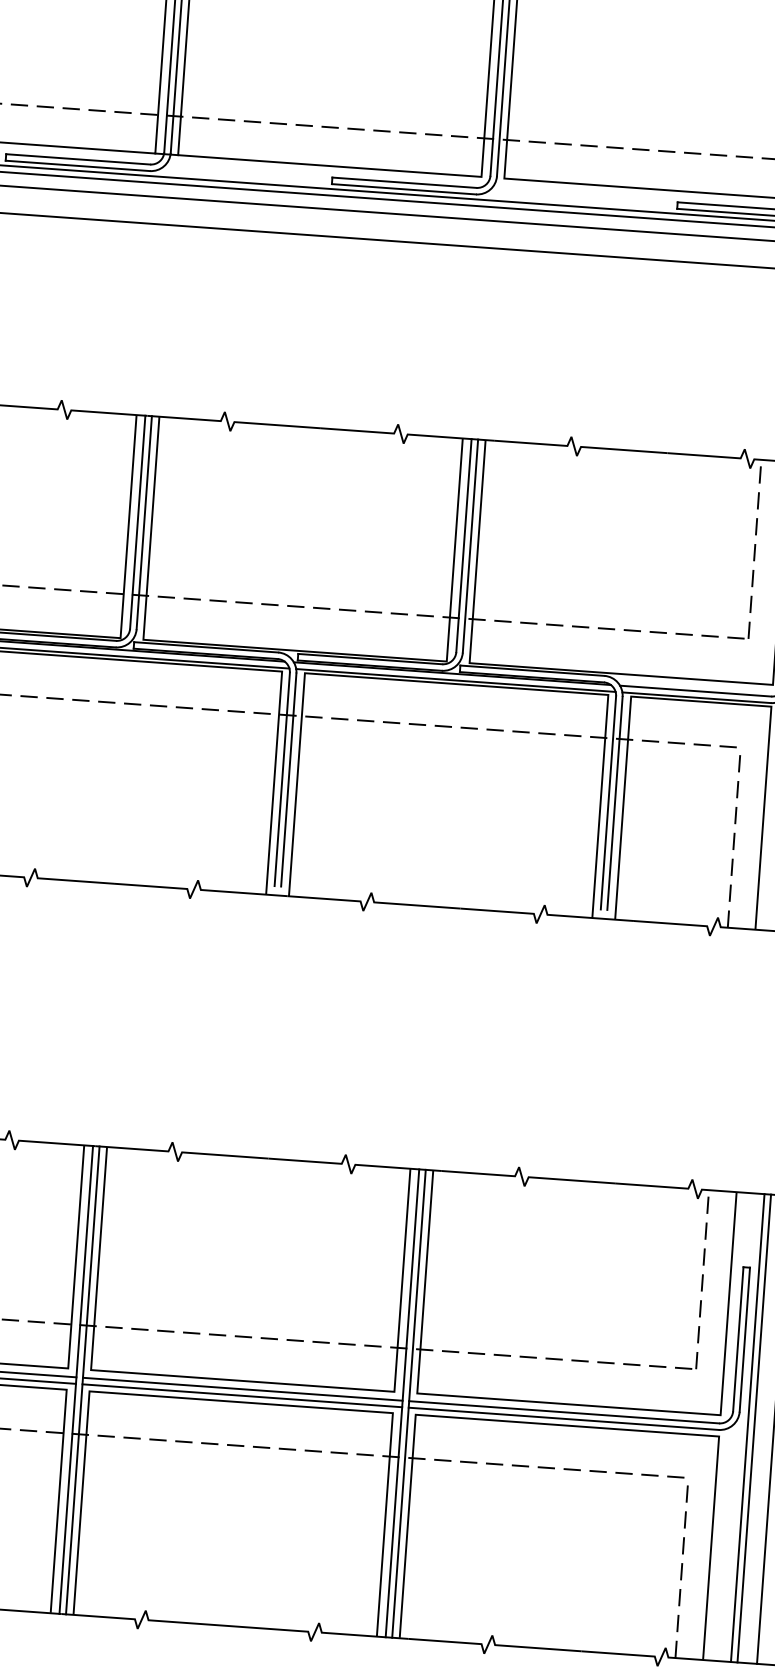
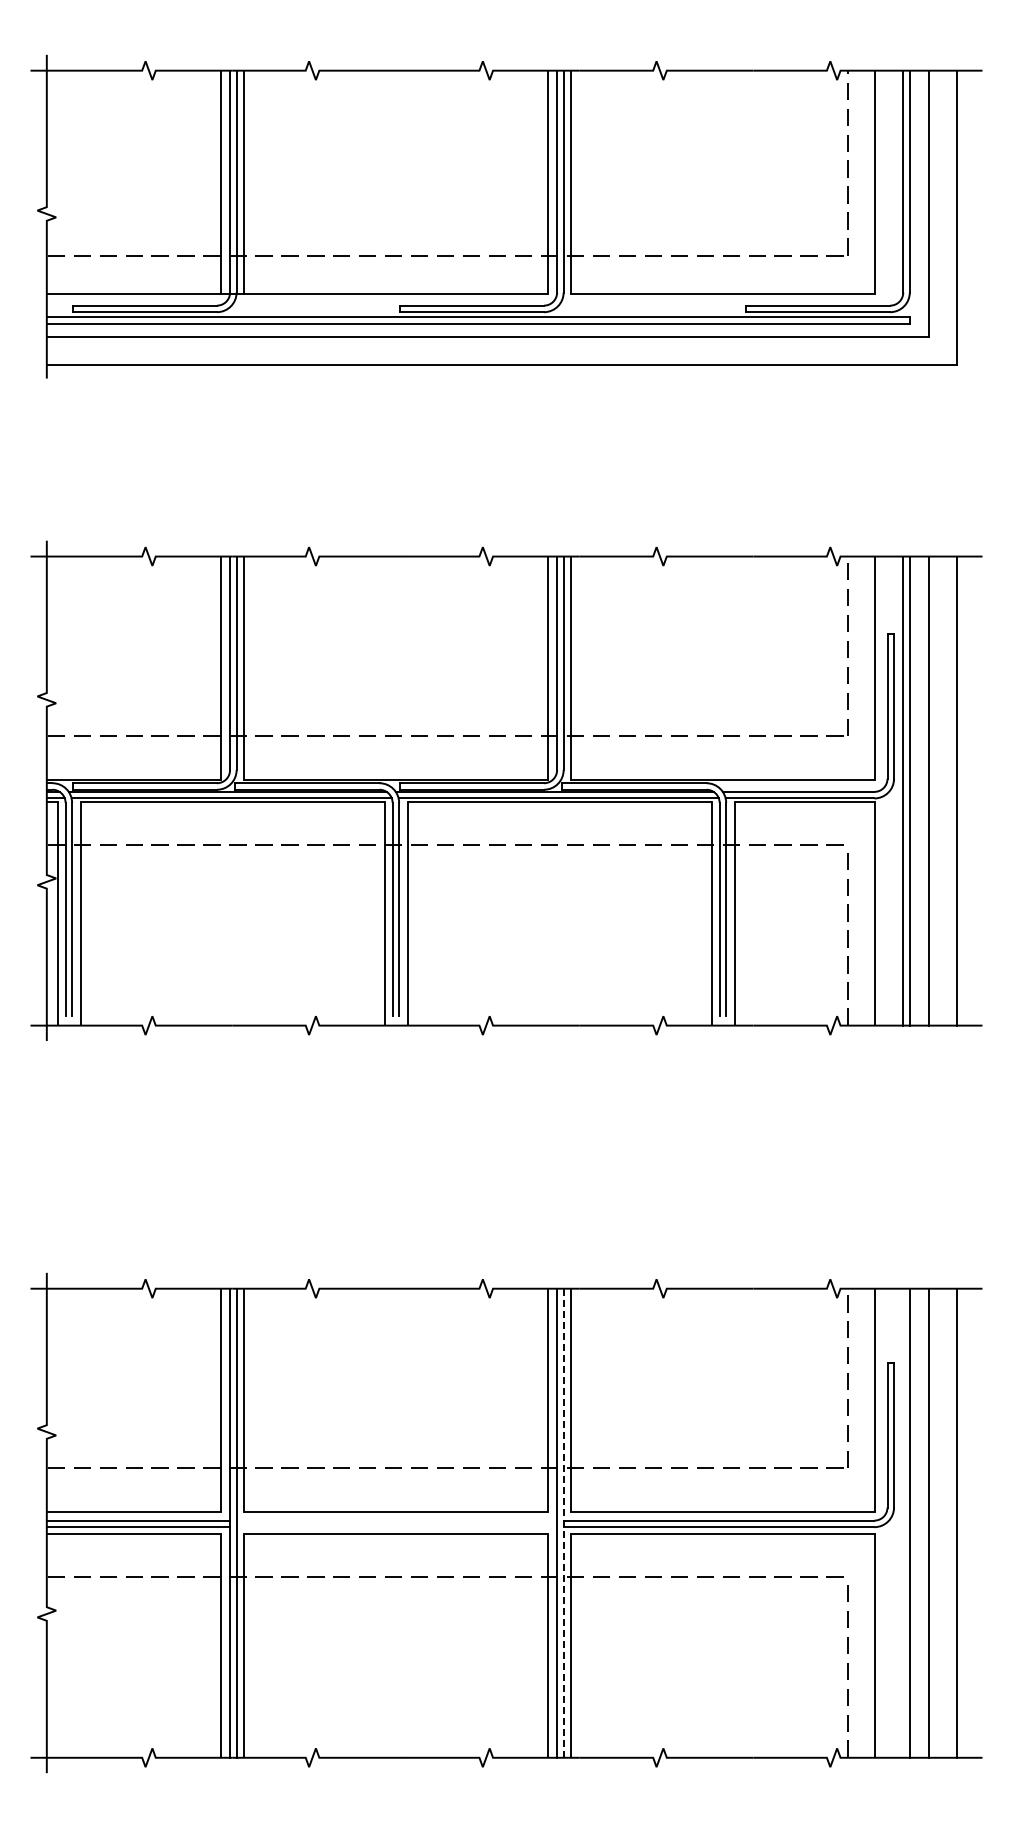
line: (242, 1389) -> (396, 1520), removed
line: (241, 1396) -> (396, 1527), removed
line: (408, 1404) -> (563, 1523), solid -> dashed
line: (748, 1427) -> (903, 1522), removed

